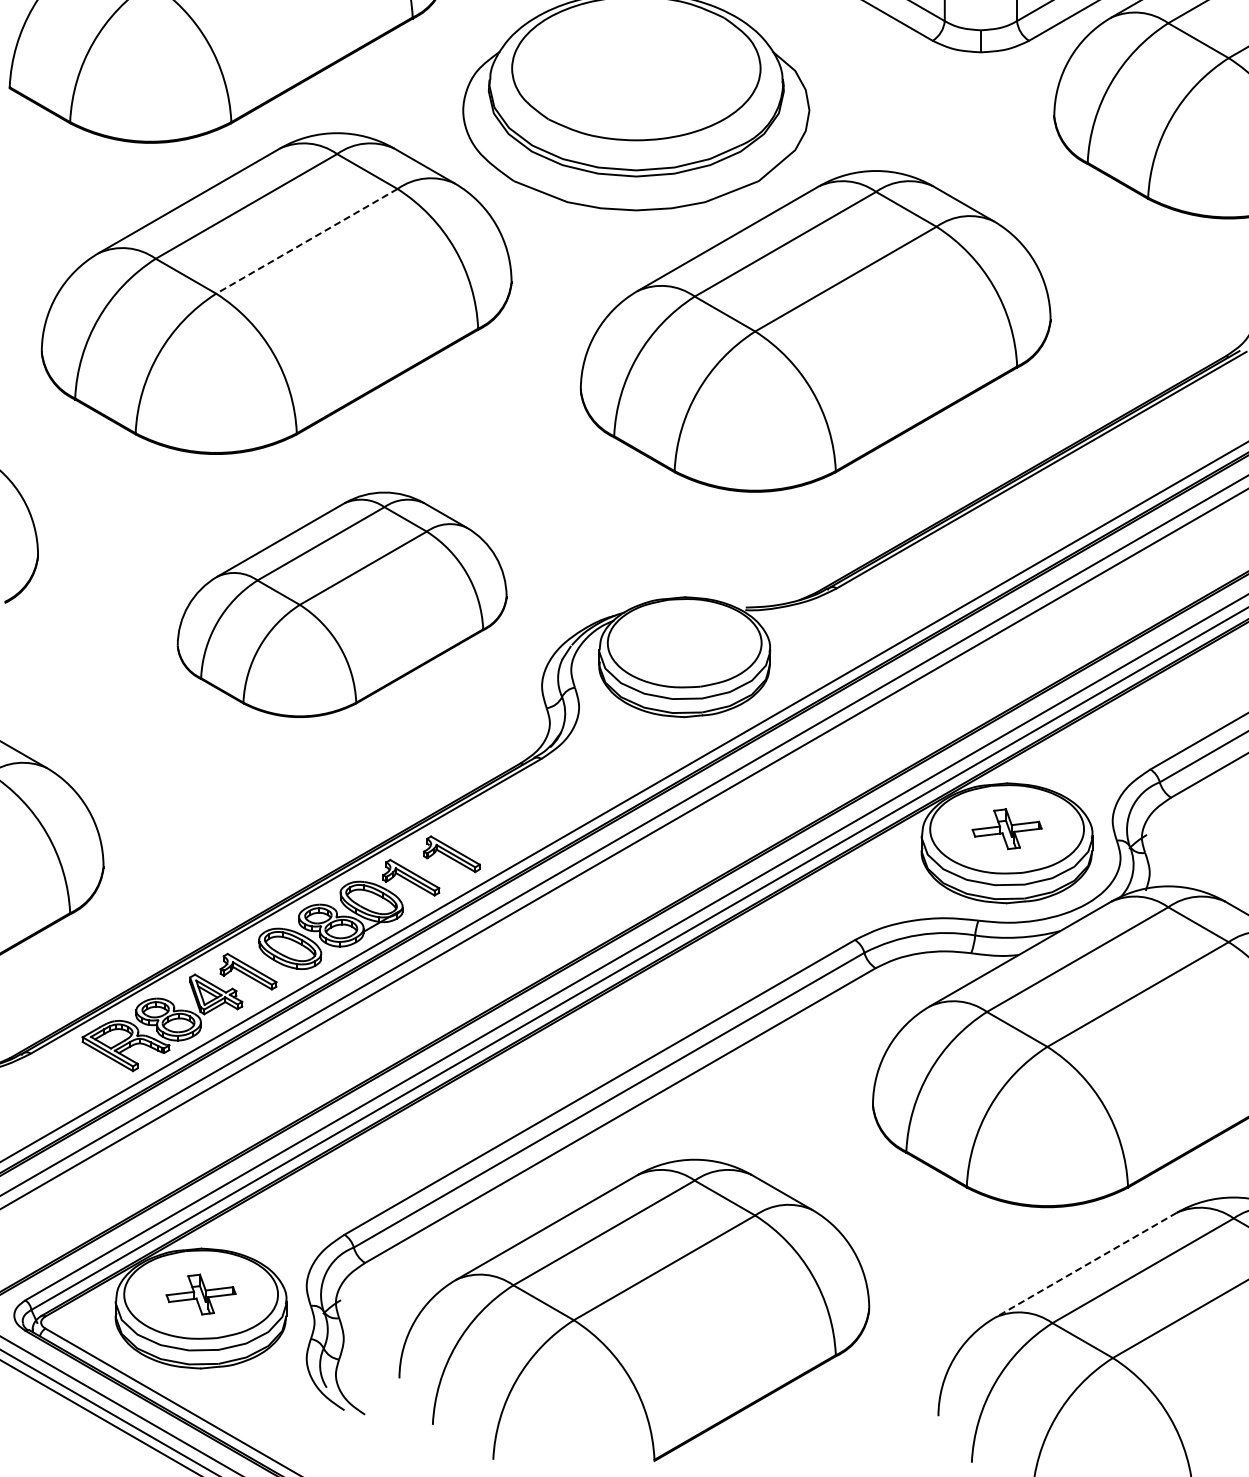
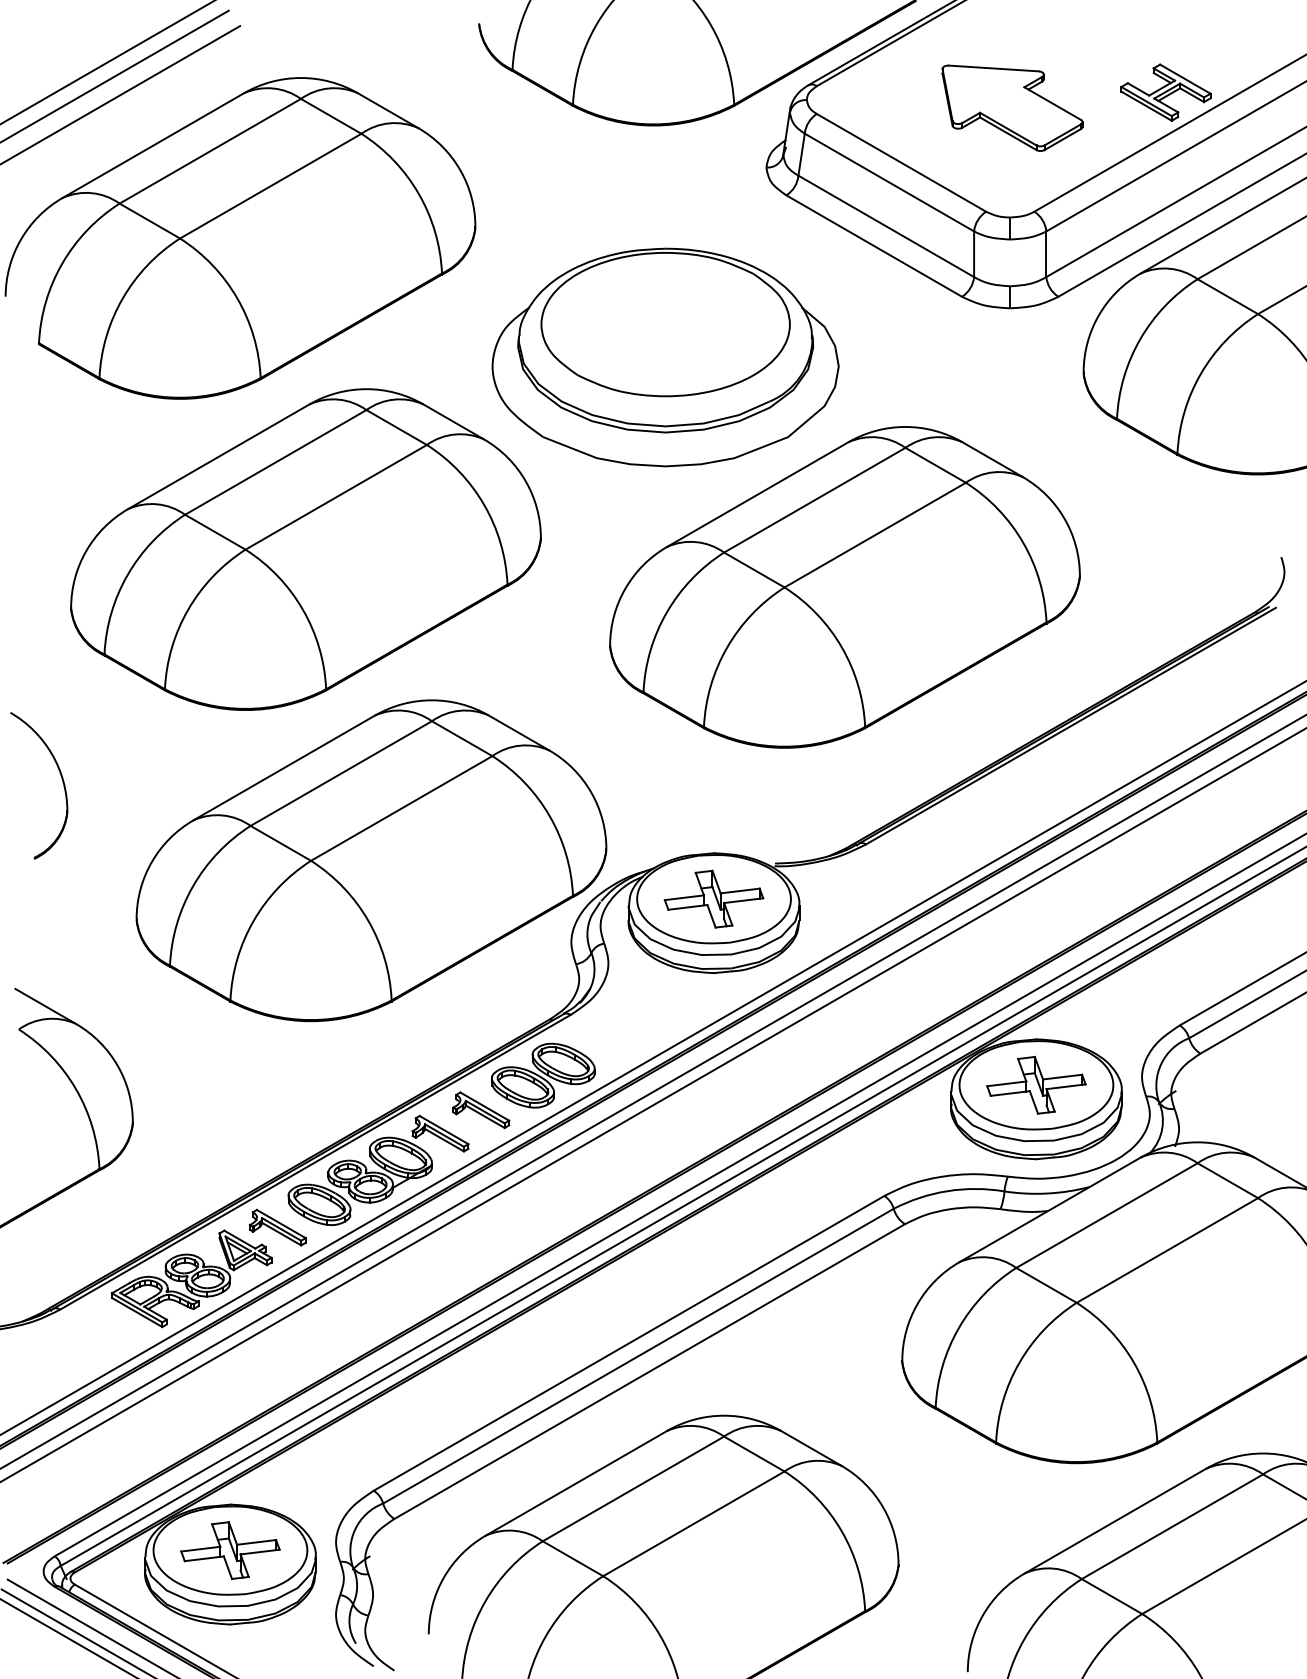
line: (307, 241) -> (336, 497), dashed -> solid
part: (342, 604) -> (371, 860), size x1.43
part: (684, 642) -> (713, 898), added
part: (514, 819) -> (543, 1075), added
part: (1007, 828) -> (1036, 1084), size x1.43
line: (1086, 1265) -> (1115, 1521), dashed -> solid
part: (201, 1294) -> (230, 1550), size x1.43

